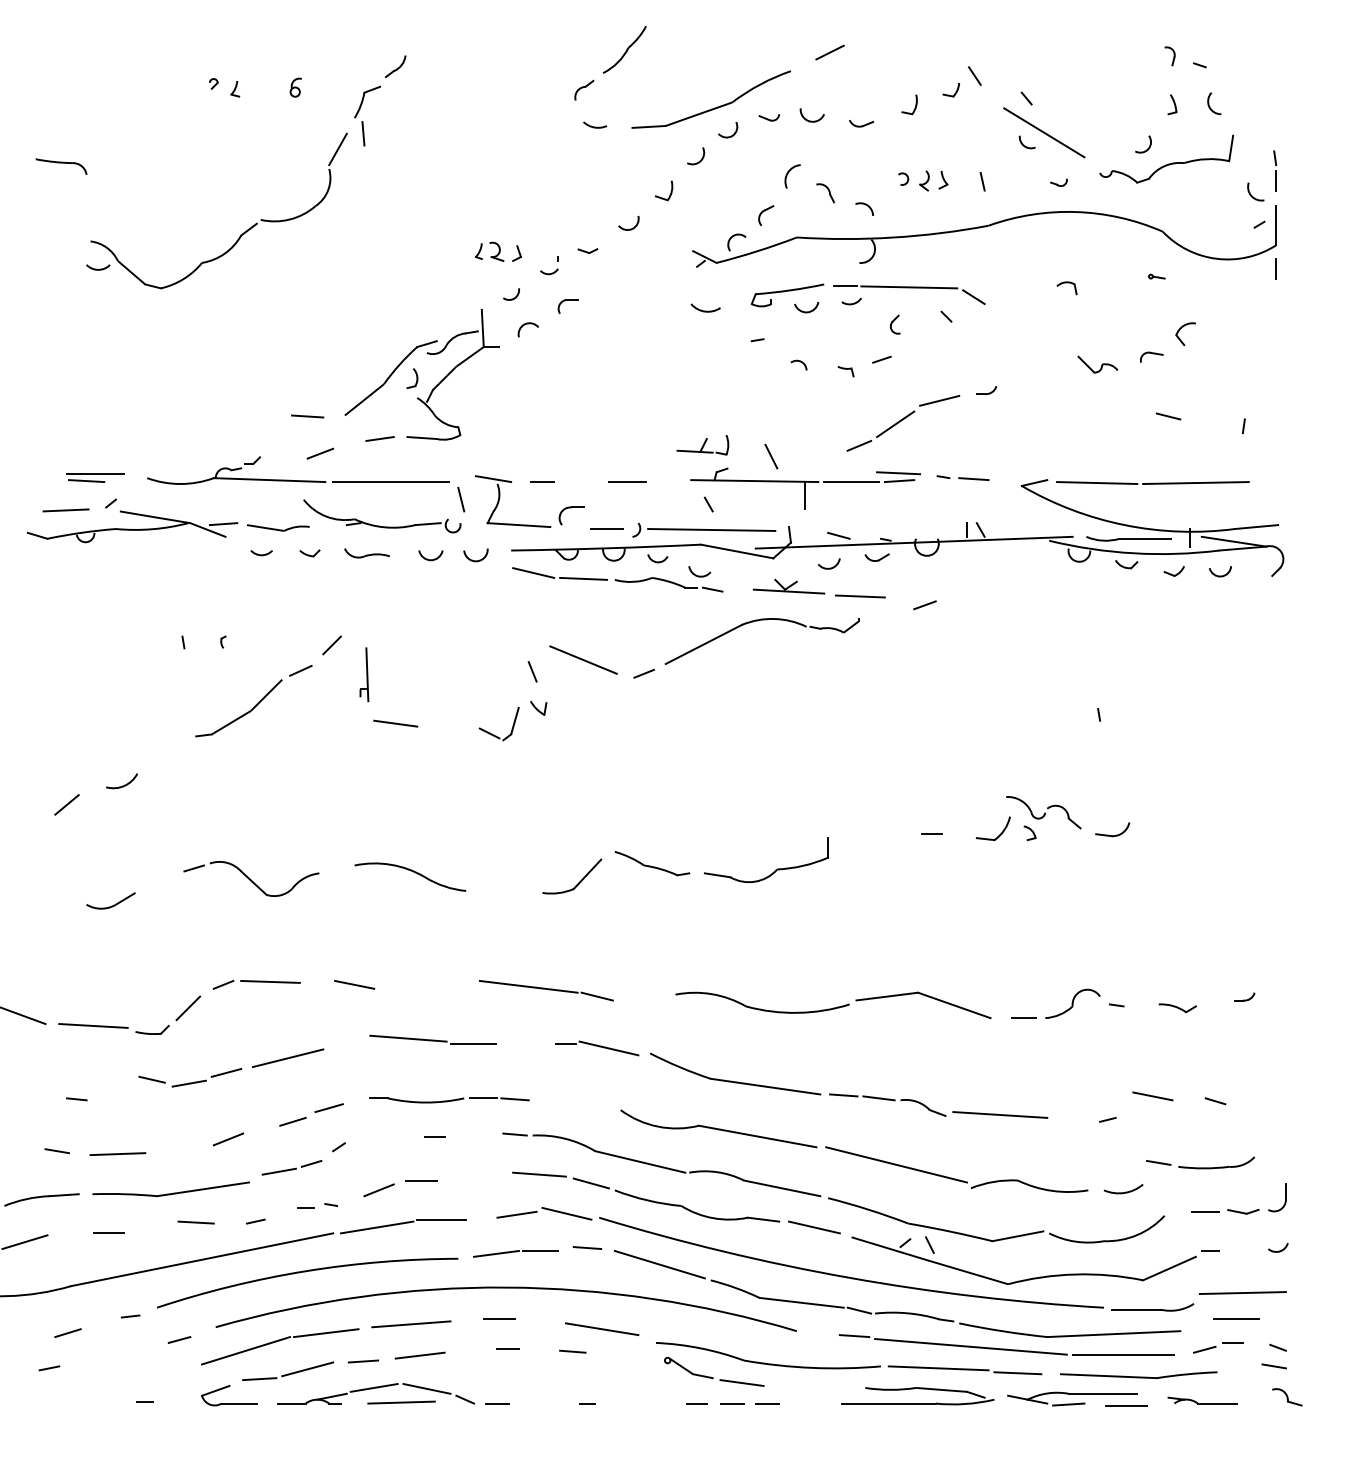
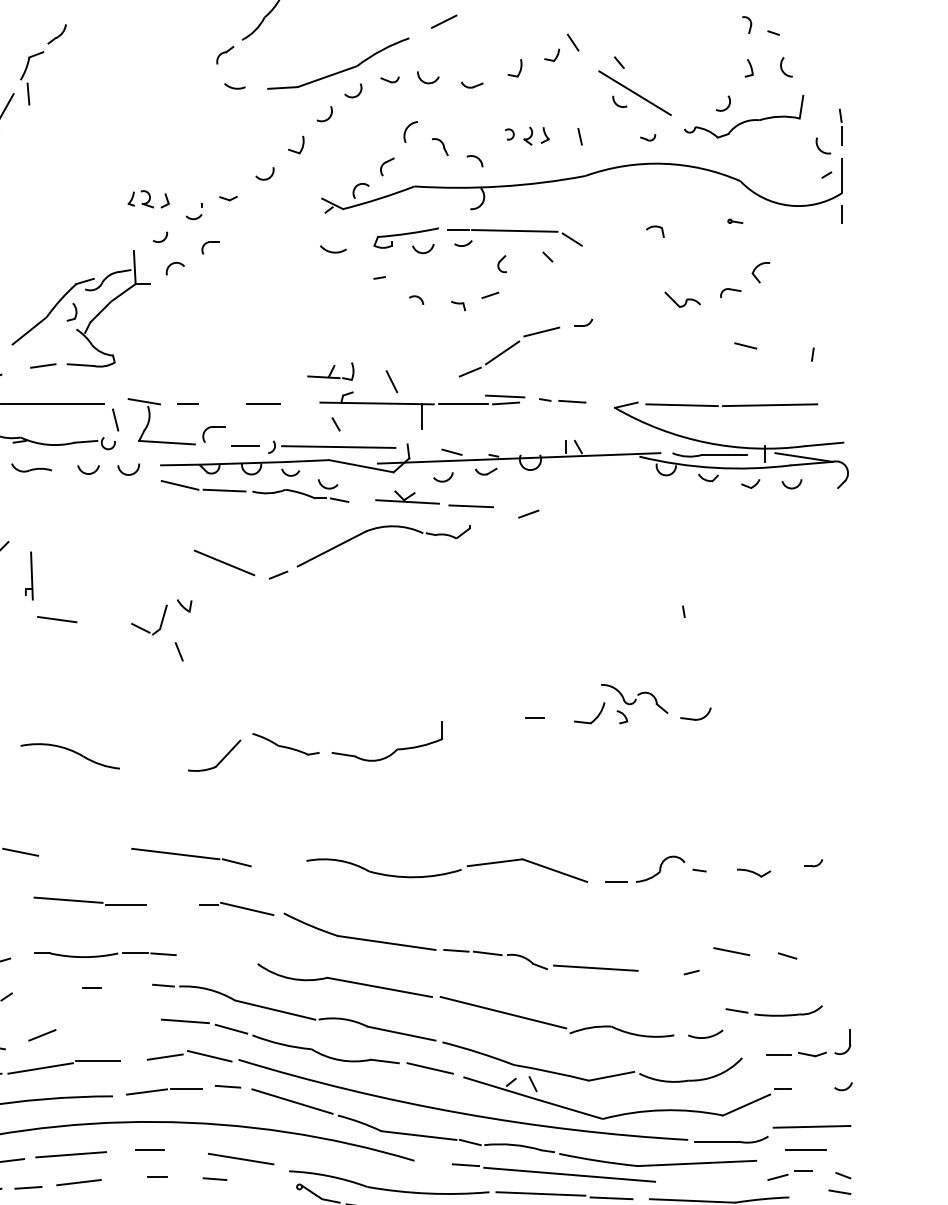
line: (532, 671) -> (179, 651), moved
line: (420, 1180) -> (79, 1026), removed
line: (1123, 1354) -> (705, 1181), removed

